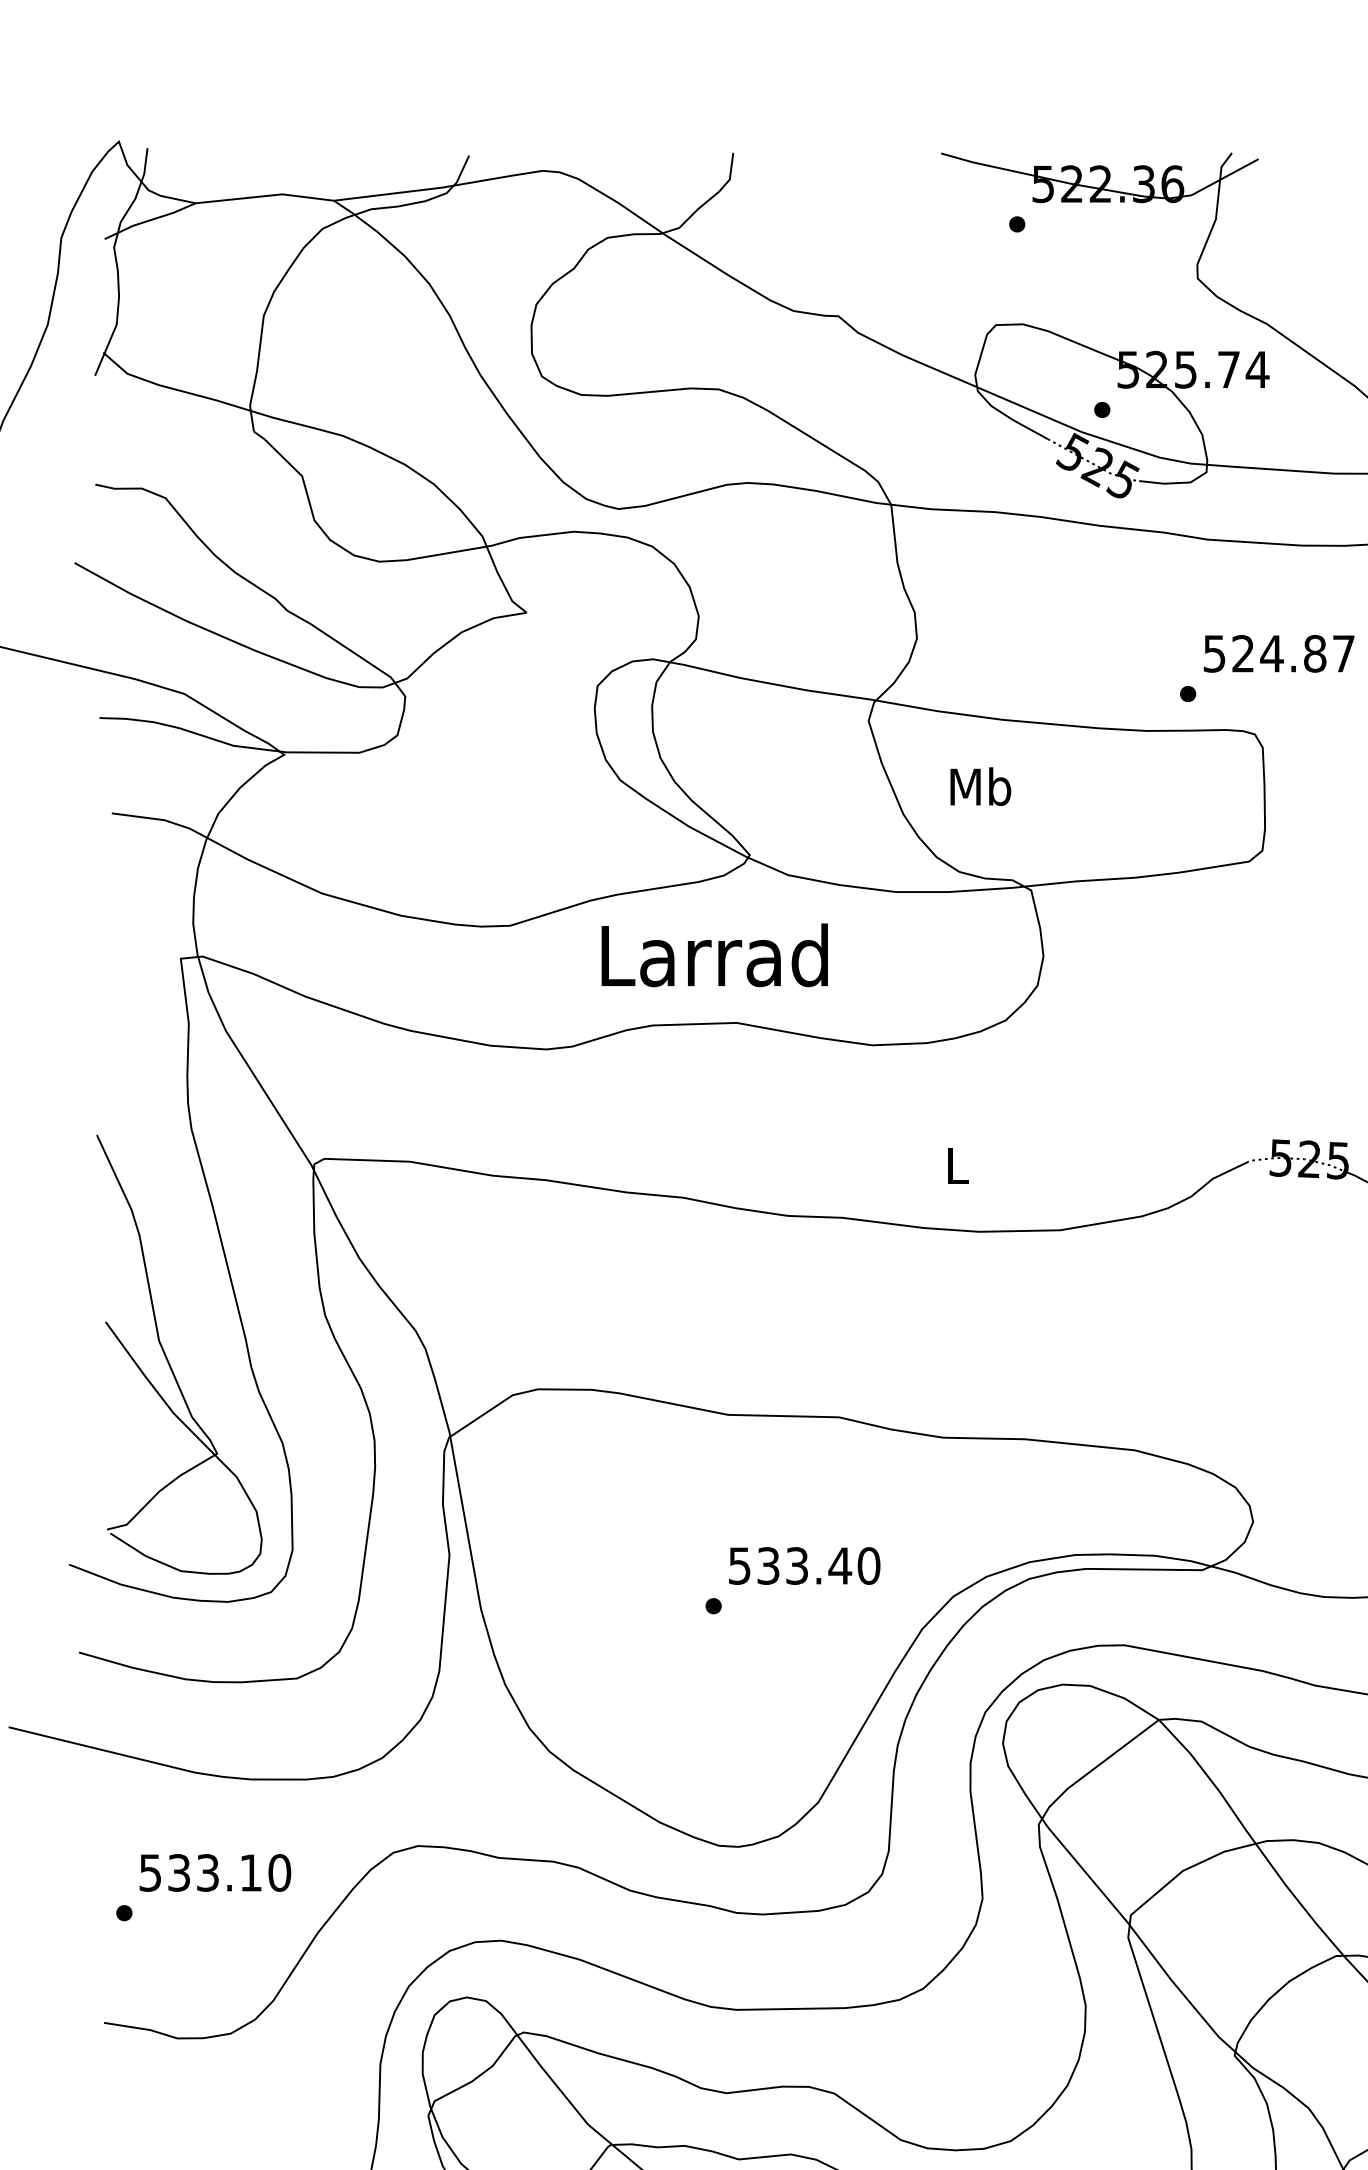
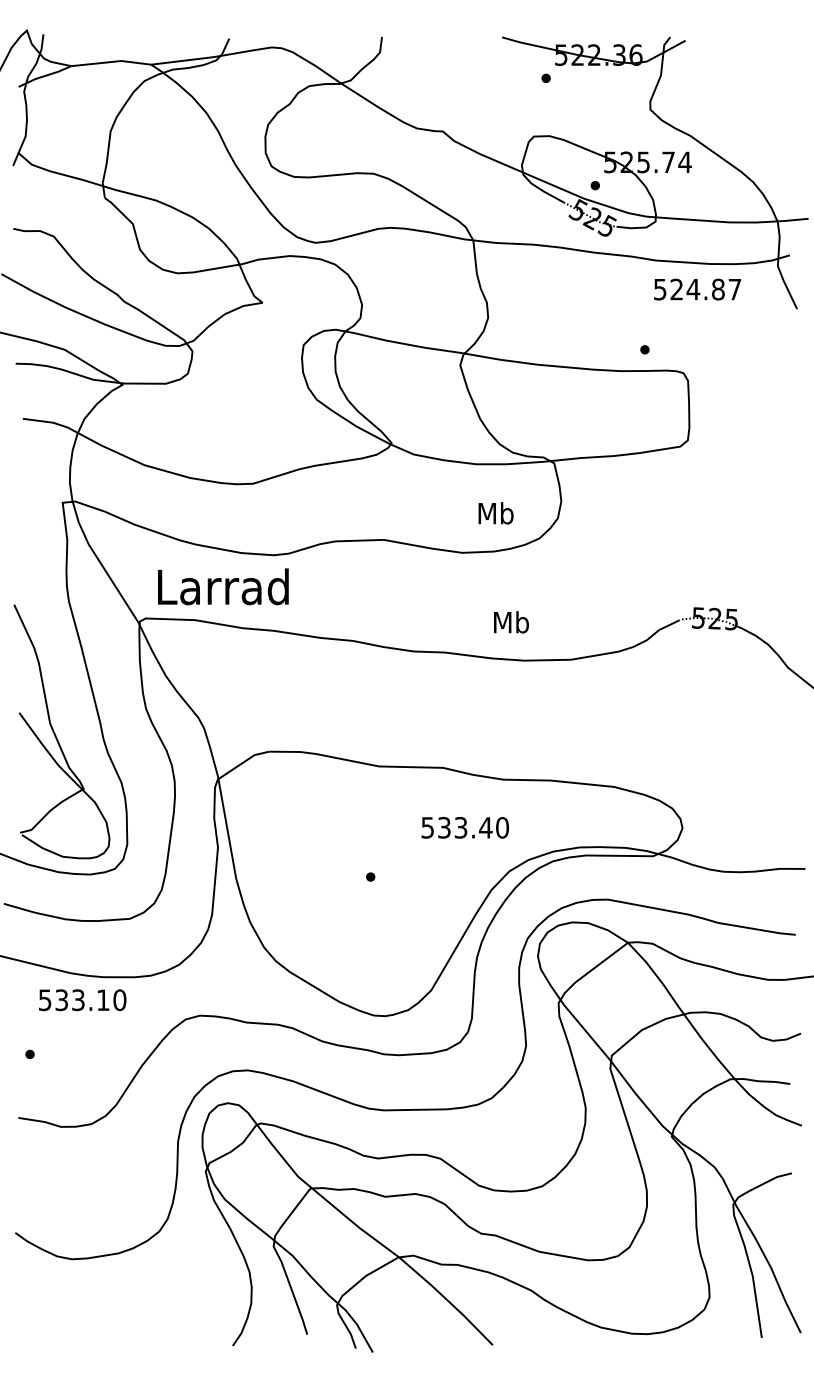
text: (1279, 653) -> (697, 289), moved
text: (979, 786) -> (495, 513), moved
text: (715, 954) -> (223, 586), moved
text: (957, 1165) -> (511, 622), L -> Mb
text: (805, 1565) -> (465, 827), moved
text: (215, 1873) -> (82, 1000), moved

